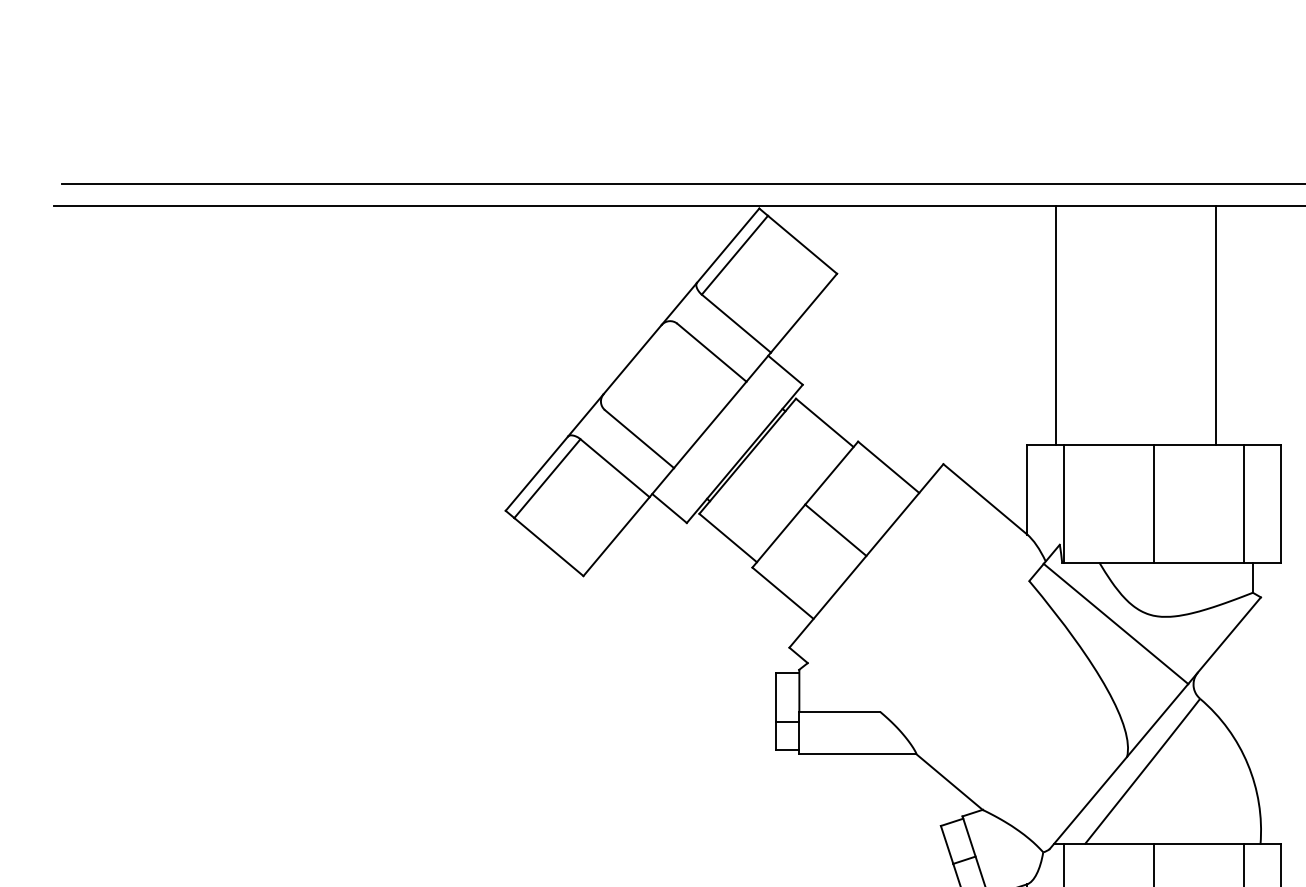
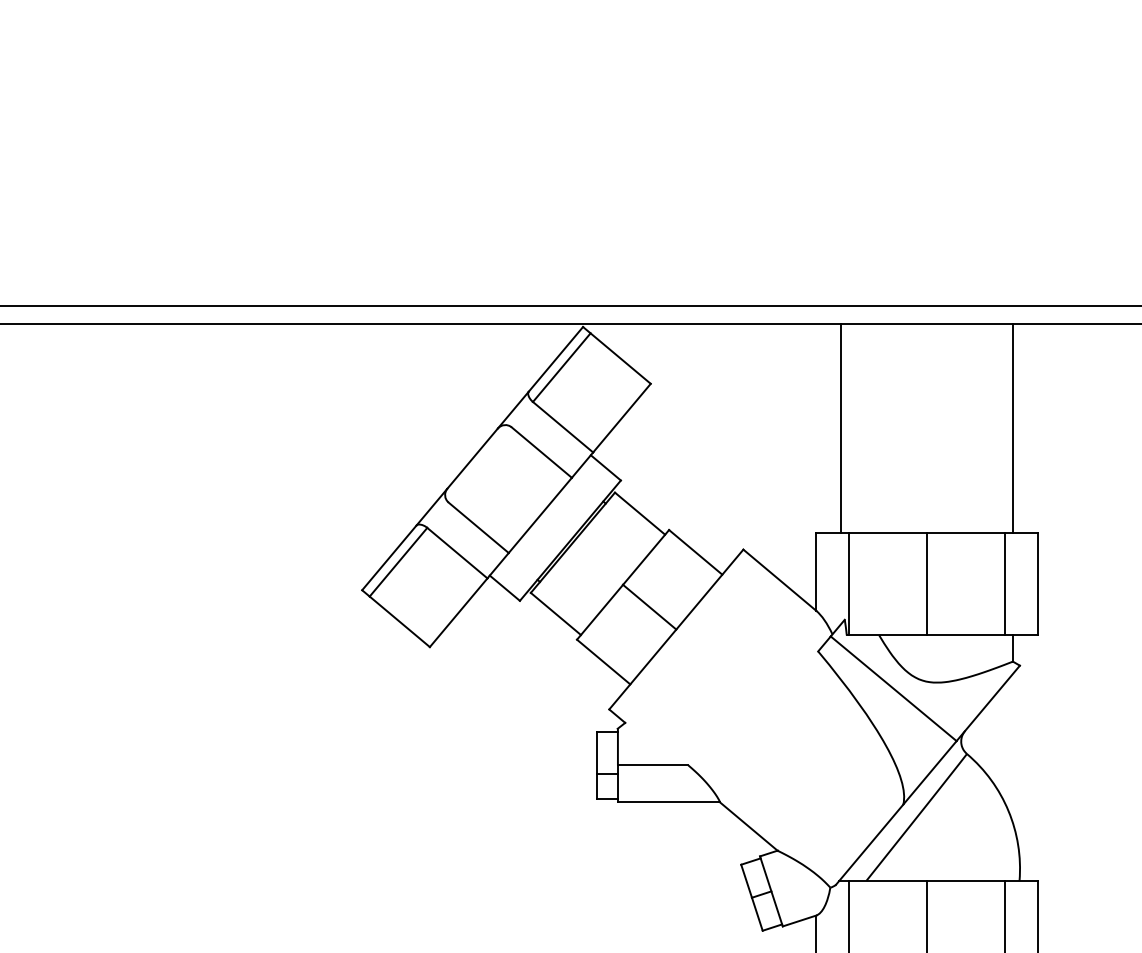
line: (1215, 325) -> (1012, 428), moved

